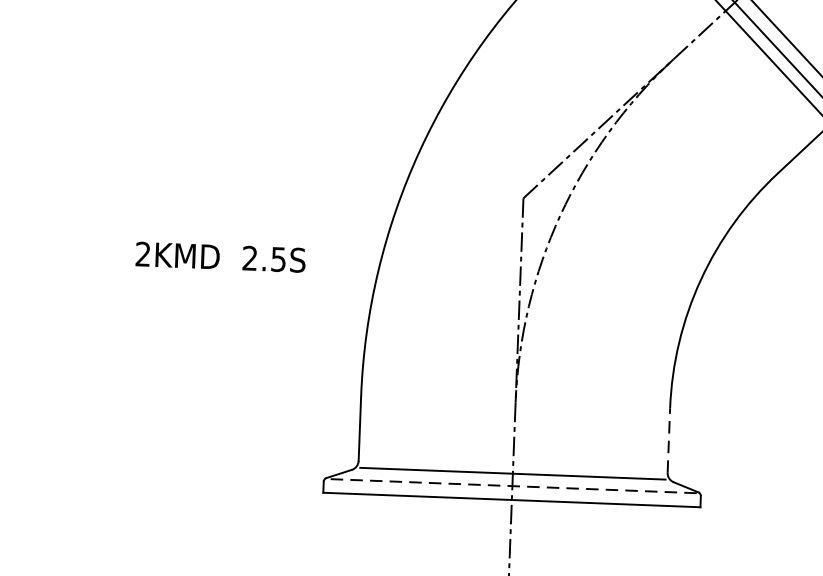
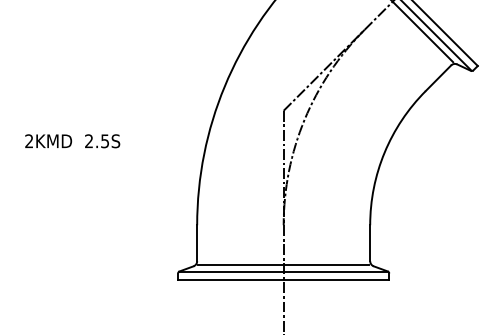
text: (220, 257) -> (72, 141), moved
line: (669, 441) -> (370, 243), dashed -> solid
line: (512, 485) -> (283, 271), dashed -> solid

